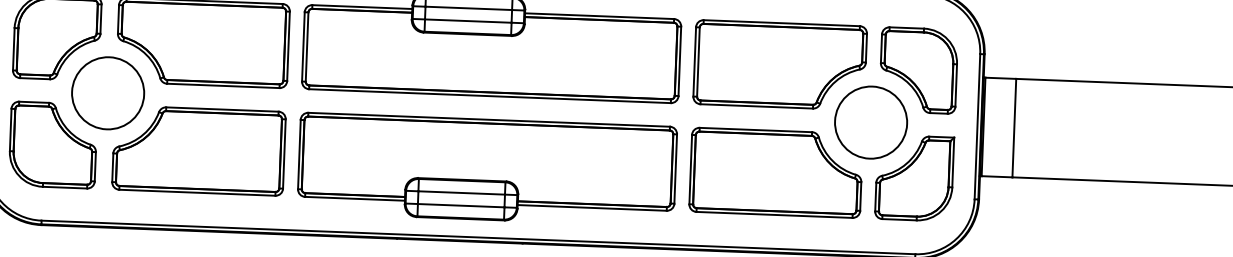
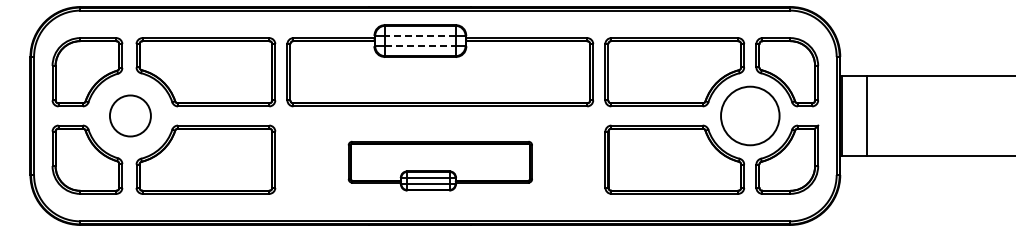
line: (467, 7) -> (419, 35), solid -> dashed
line: (468, 21) -> (420, 46), solid -> dashed
circle: (108, 92) -> (130, 115), size x0.7
part: (487, 168) -> (440, 165), size x0.6

